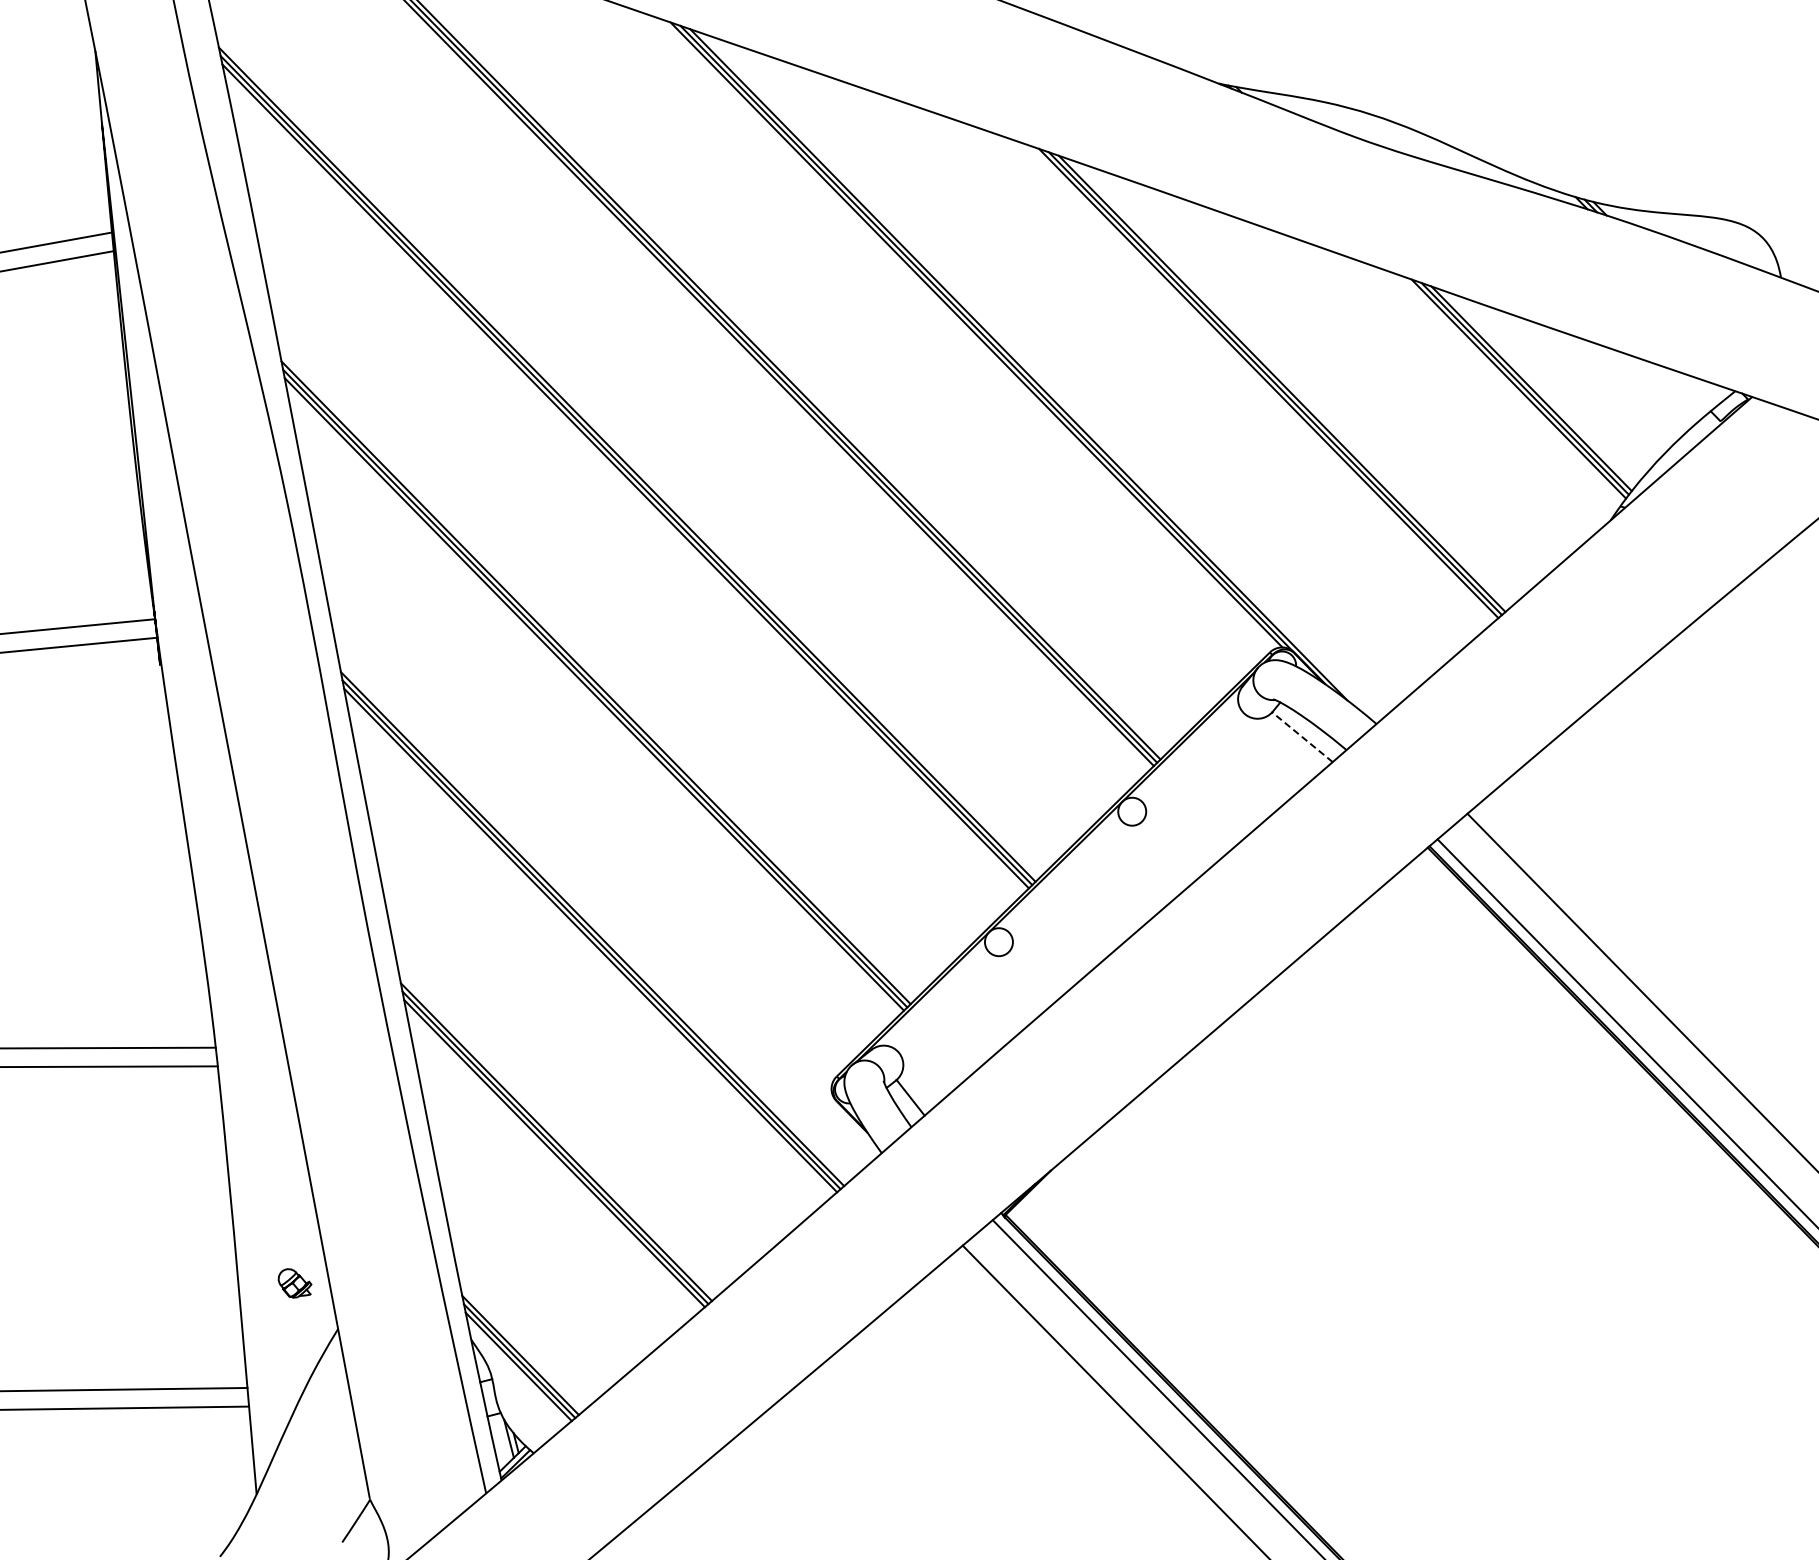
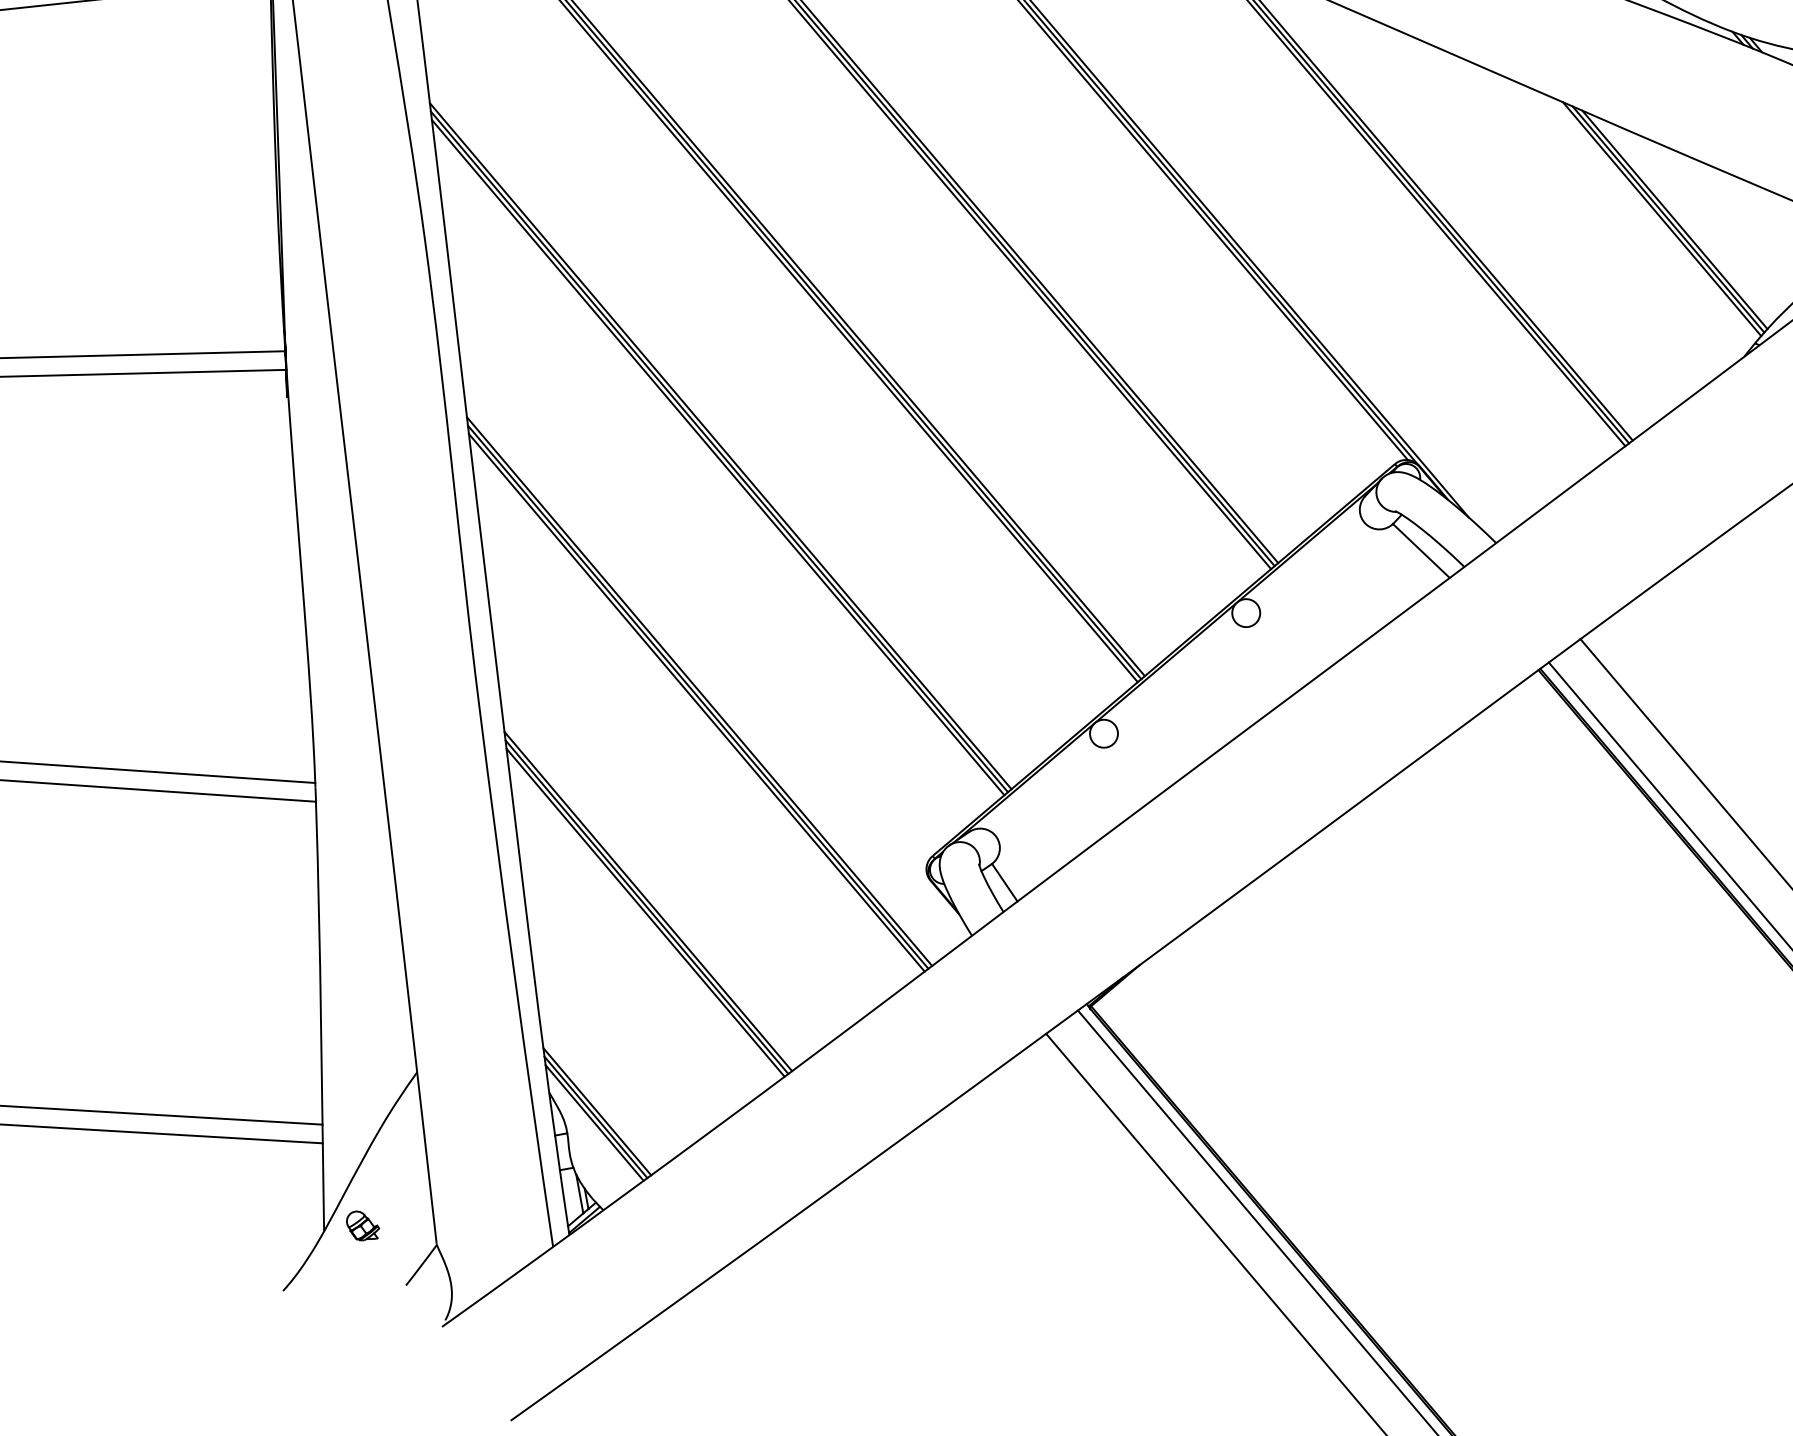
line: (1302, 736) -> (1421, 550), dashed -> solid
part: (294, 1283) -> (362, 1226), moved

